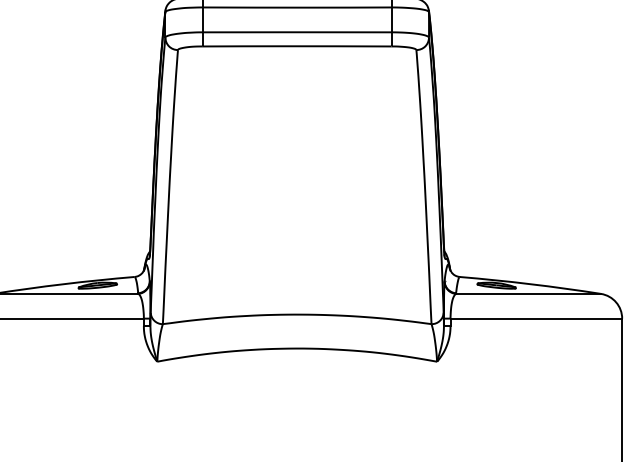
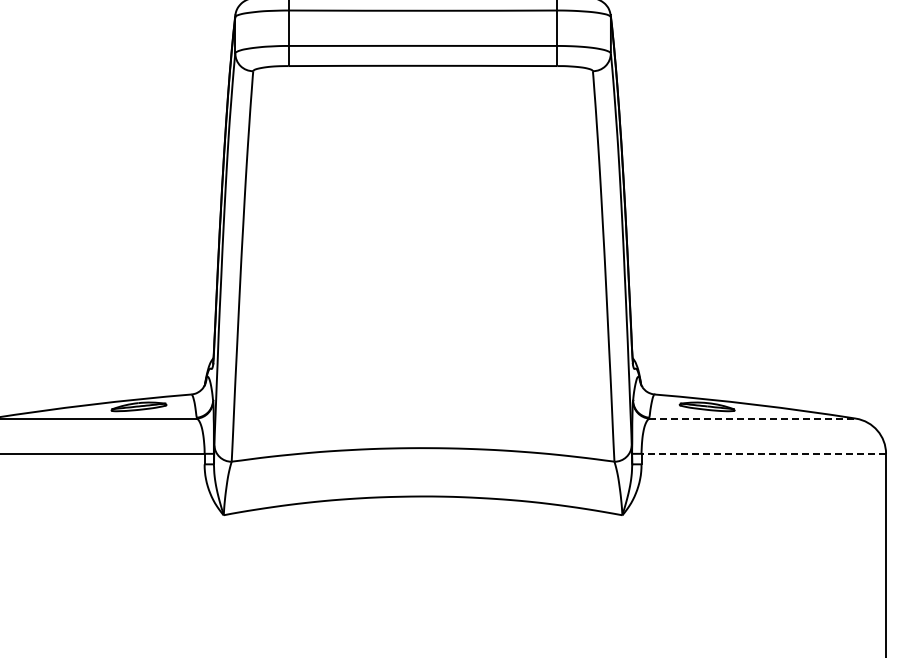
line: (529, 293) -> (753, 418), solid -> dashed
line: (536, 318) -> (763, 453), solid -> dashed

